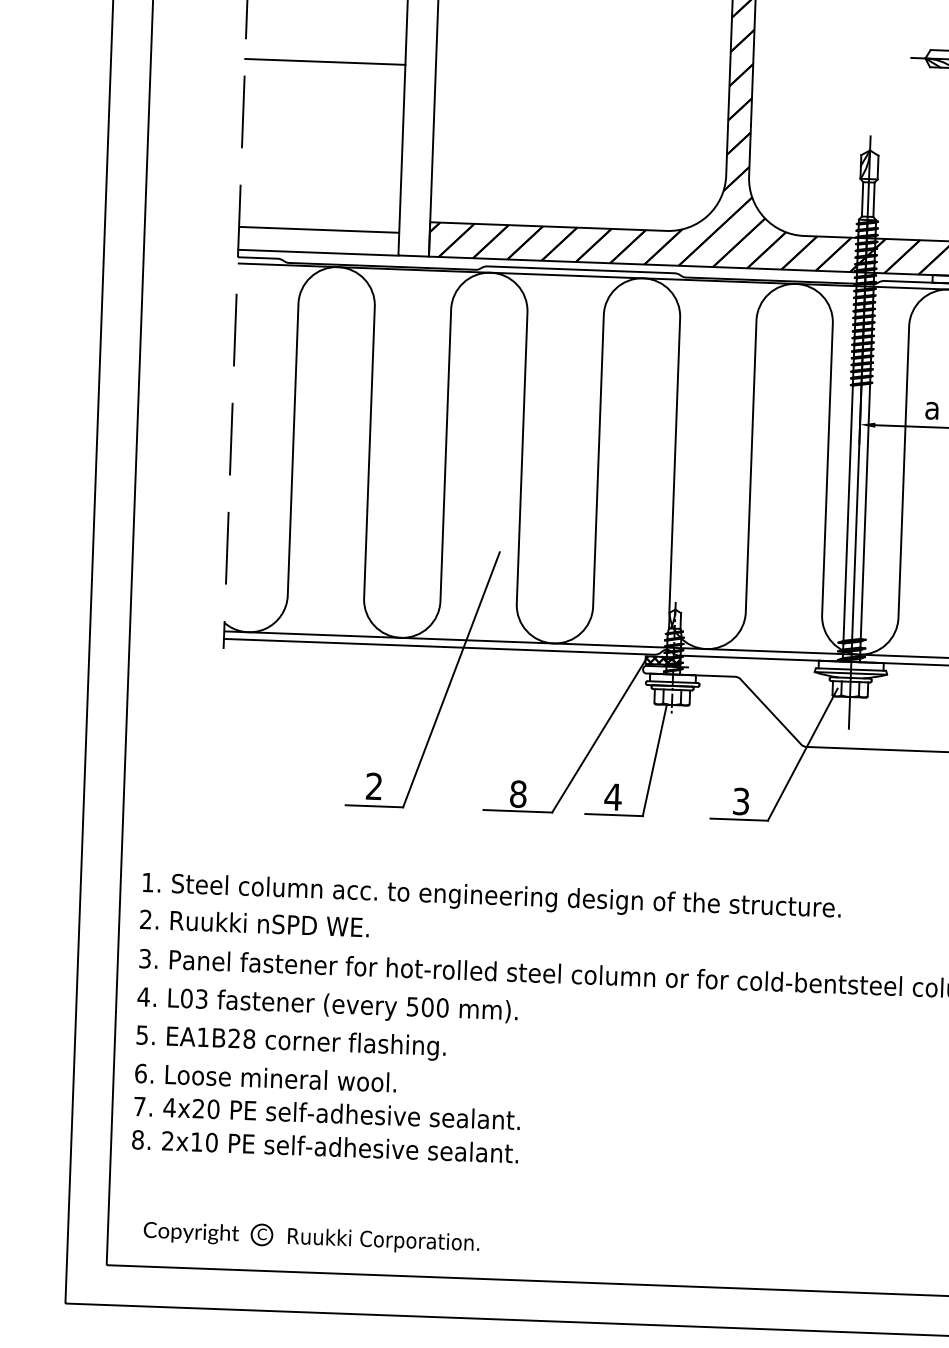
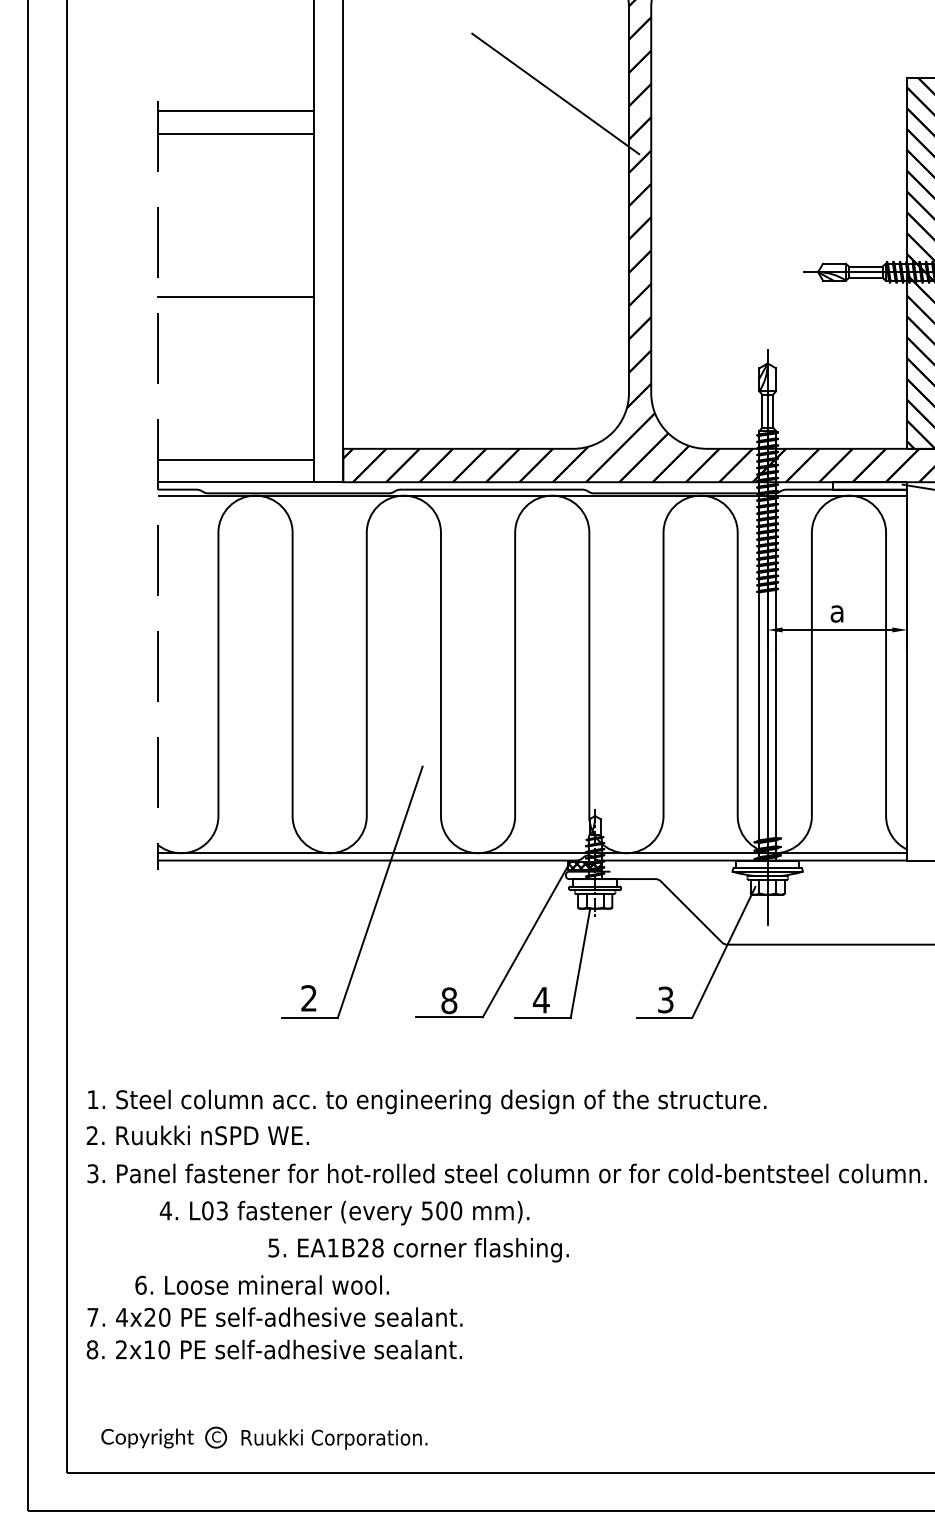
text: (327, 1005) -> (344, 1212), moved
text: (291, 1043) -> (418, 1250), moved
text: (265, 1077) -> (261, 1284), moved

